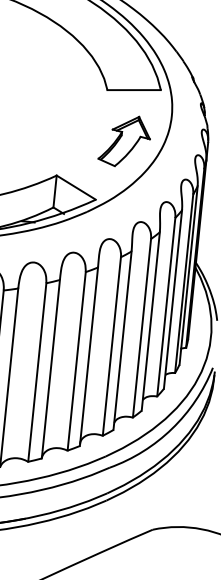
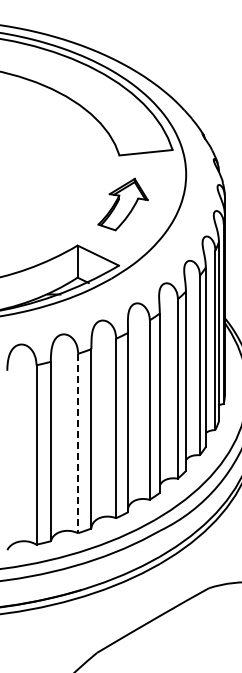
part: (124, 141) -> (122, 204), moved
line: (37, 372) -> (78, 443), solid -> dashed

